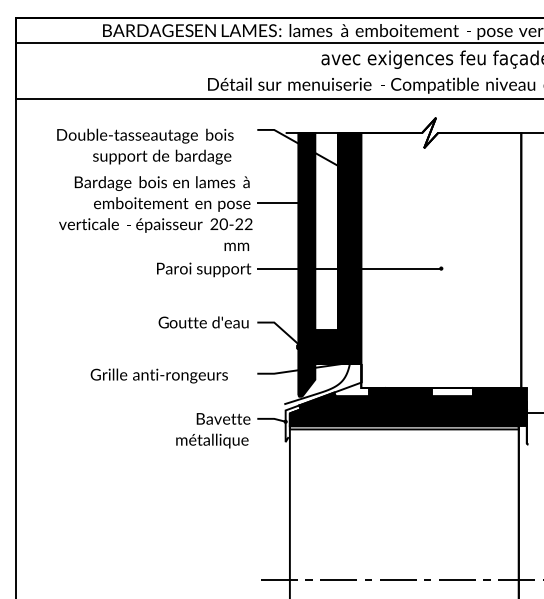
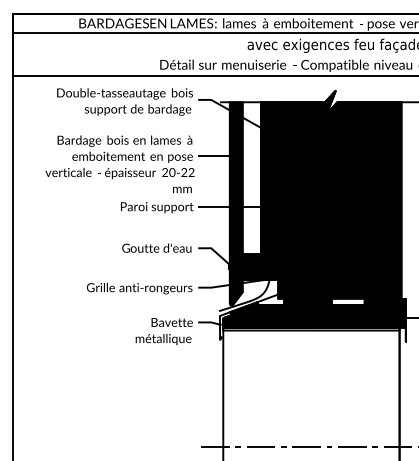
text: (145, 146) -> (125, 101), moved
fill: (441, 252) -> (340, 194), added
text: (158, 375) -> (139, 288), moved

